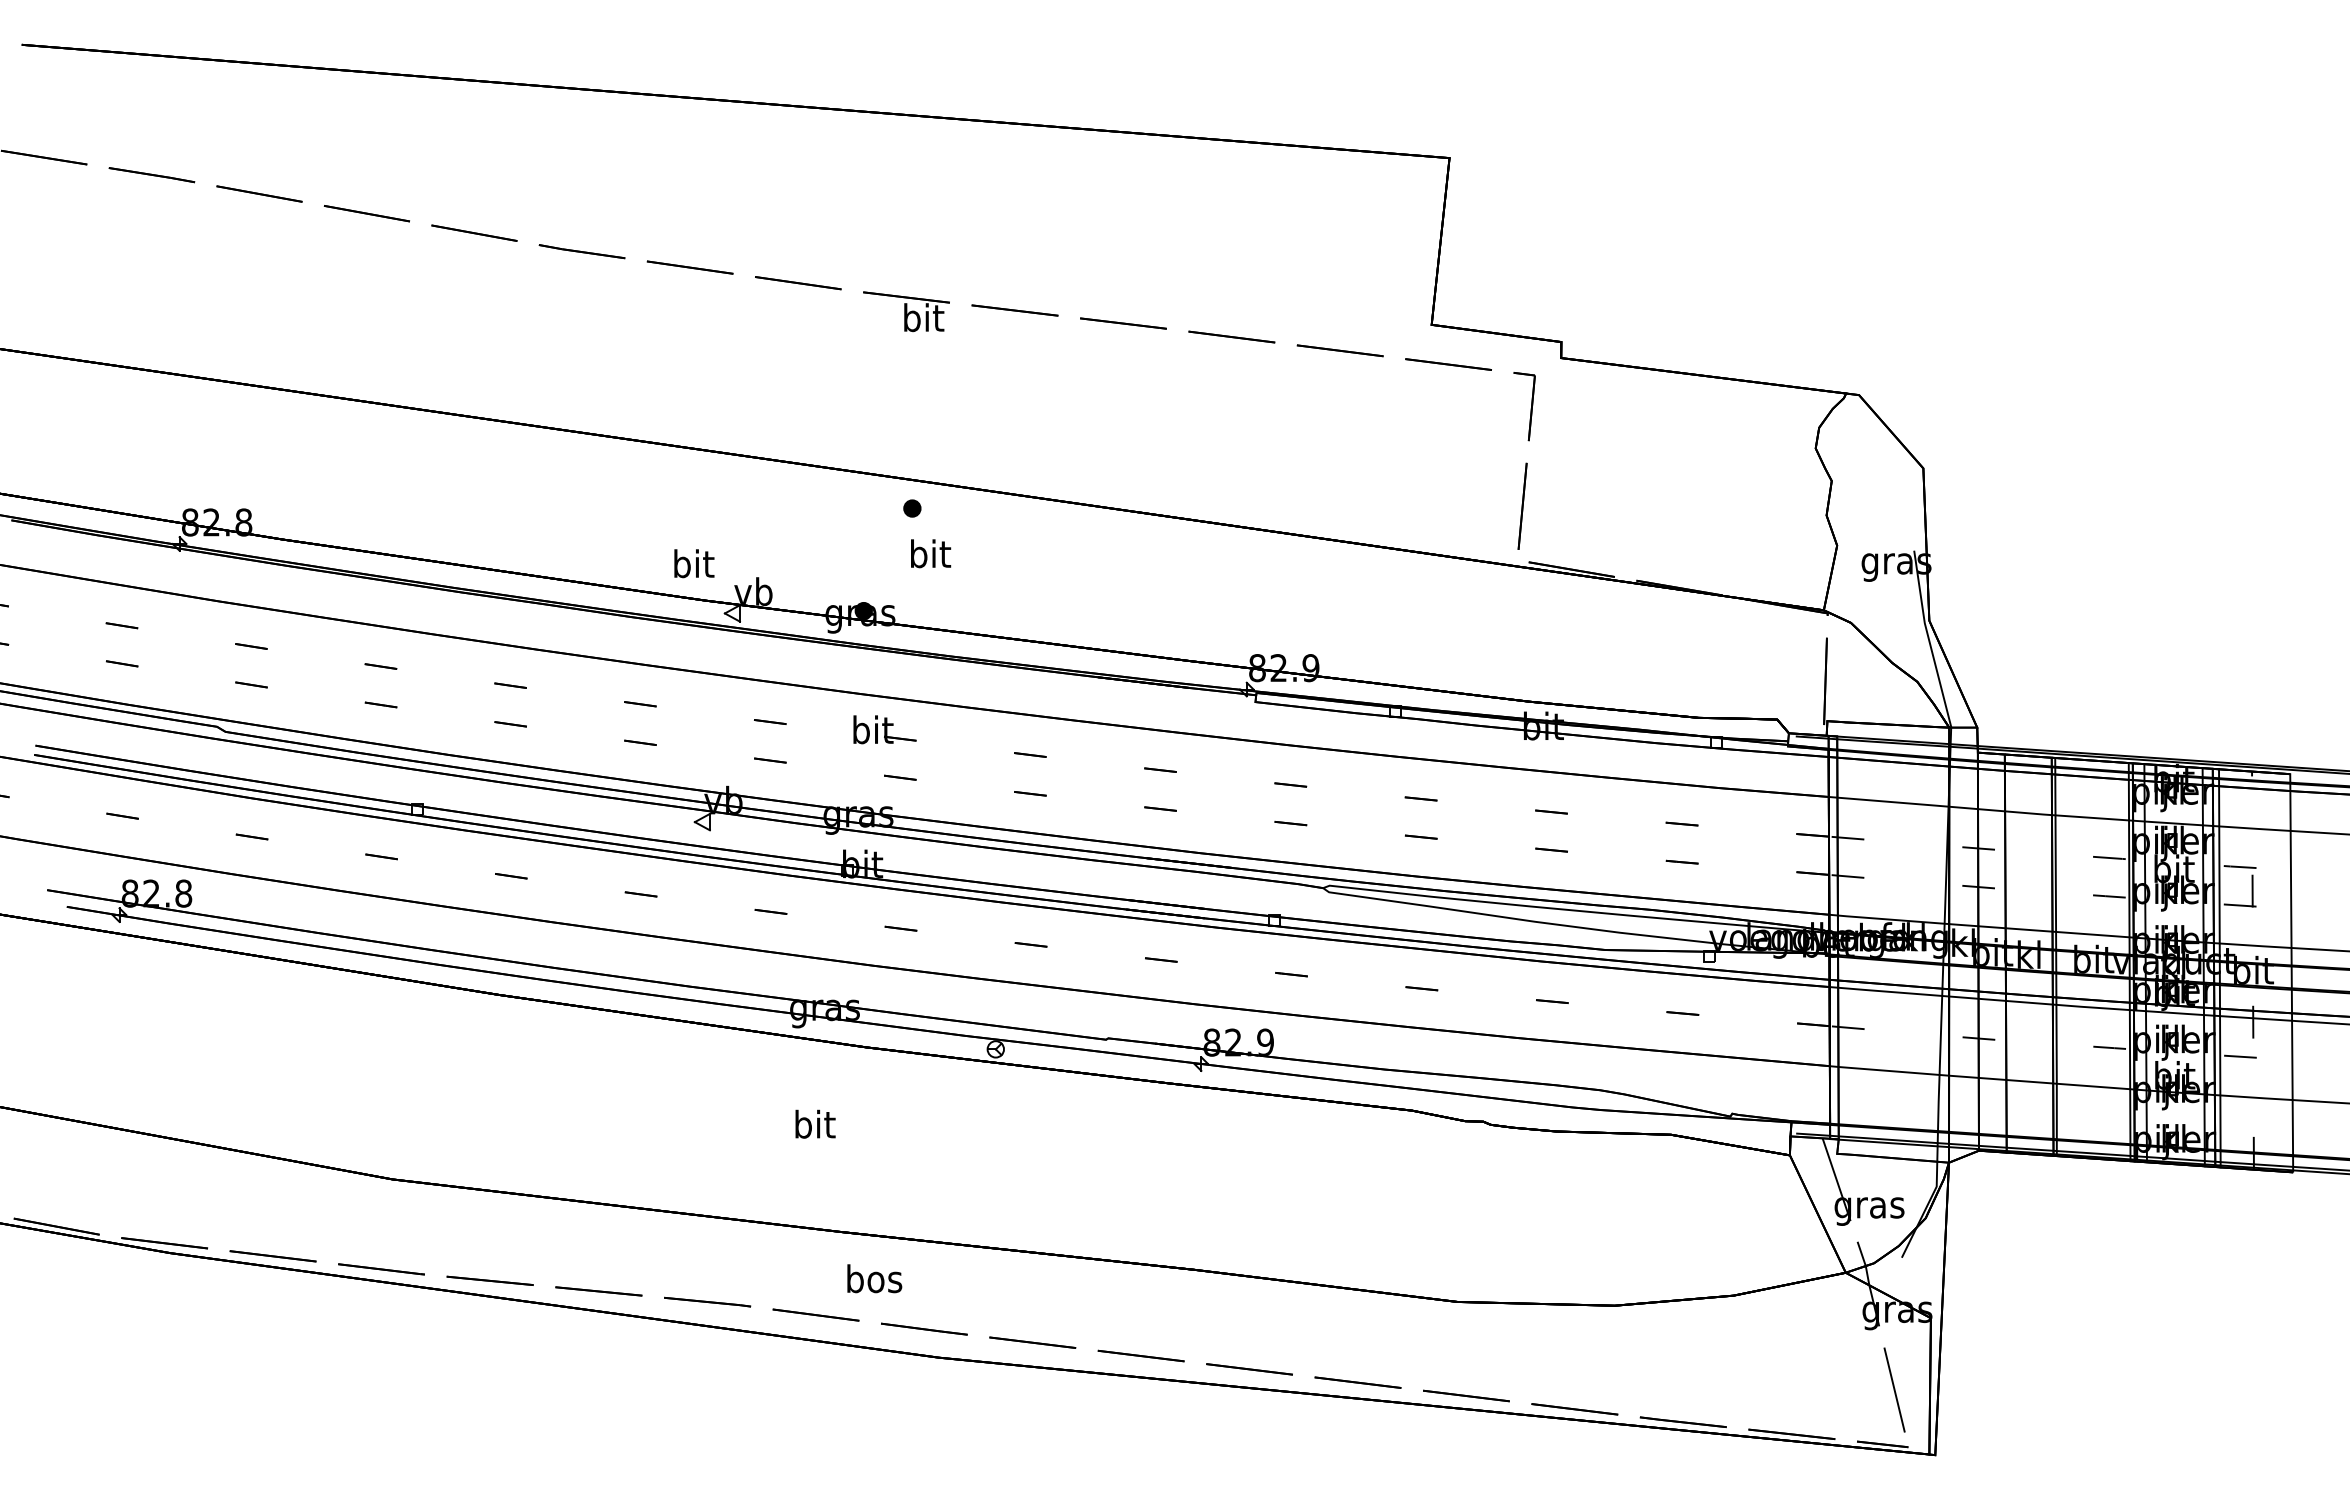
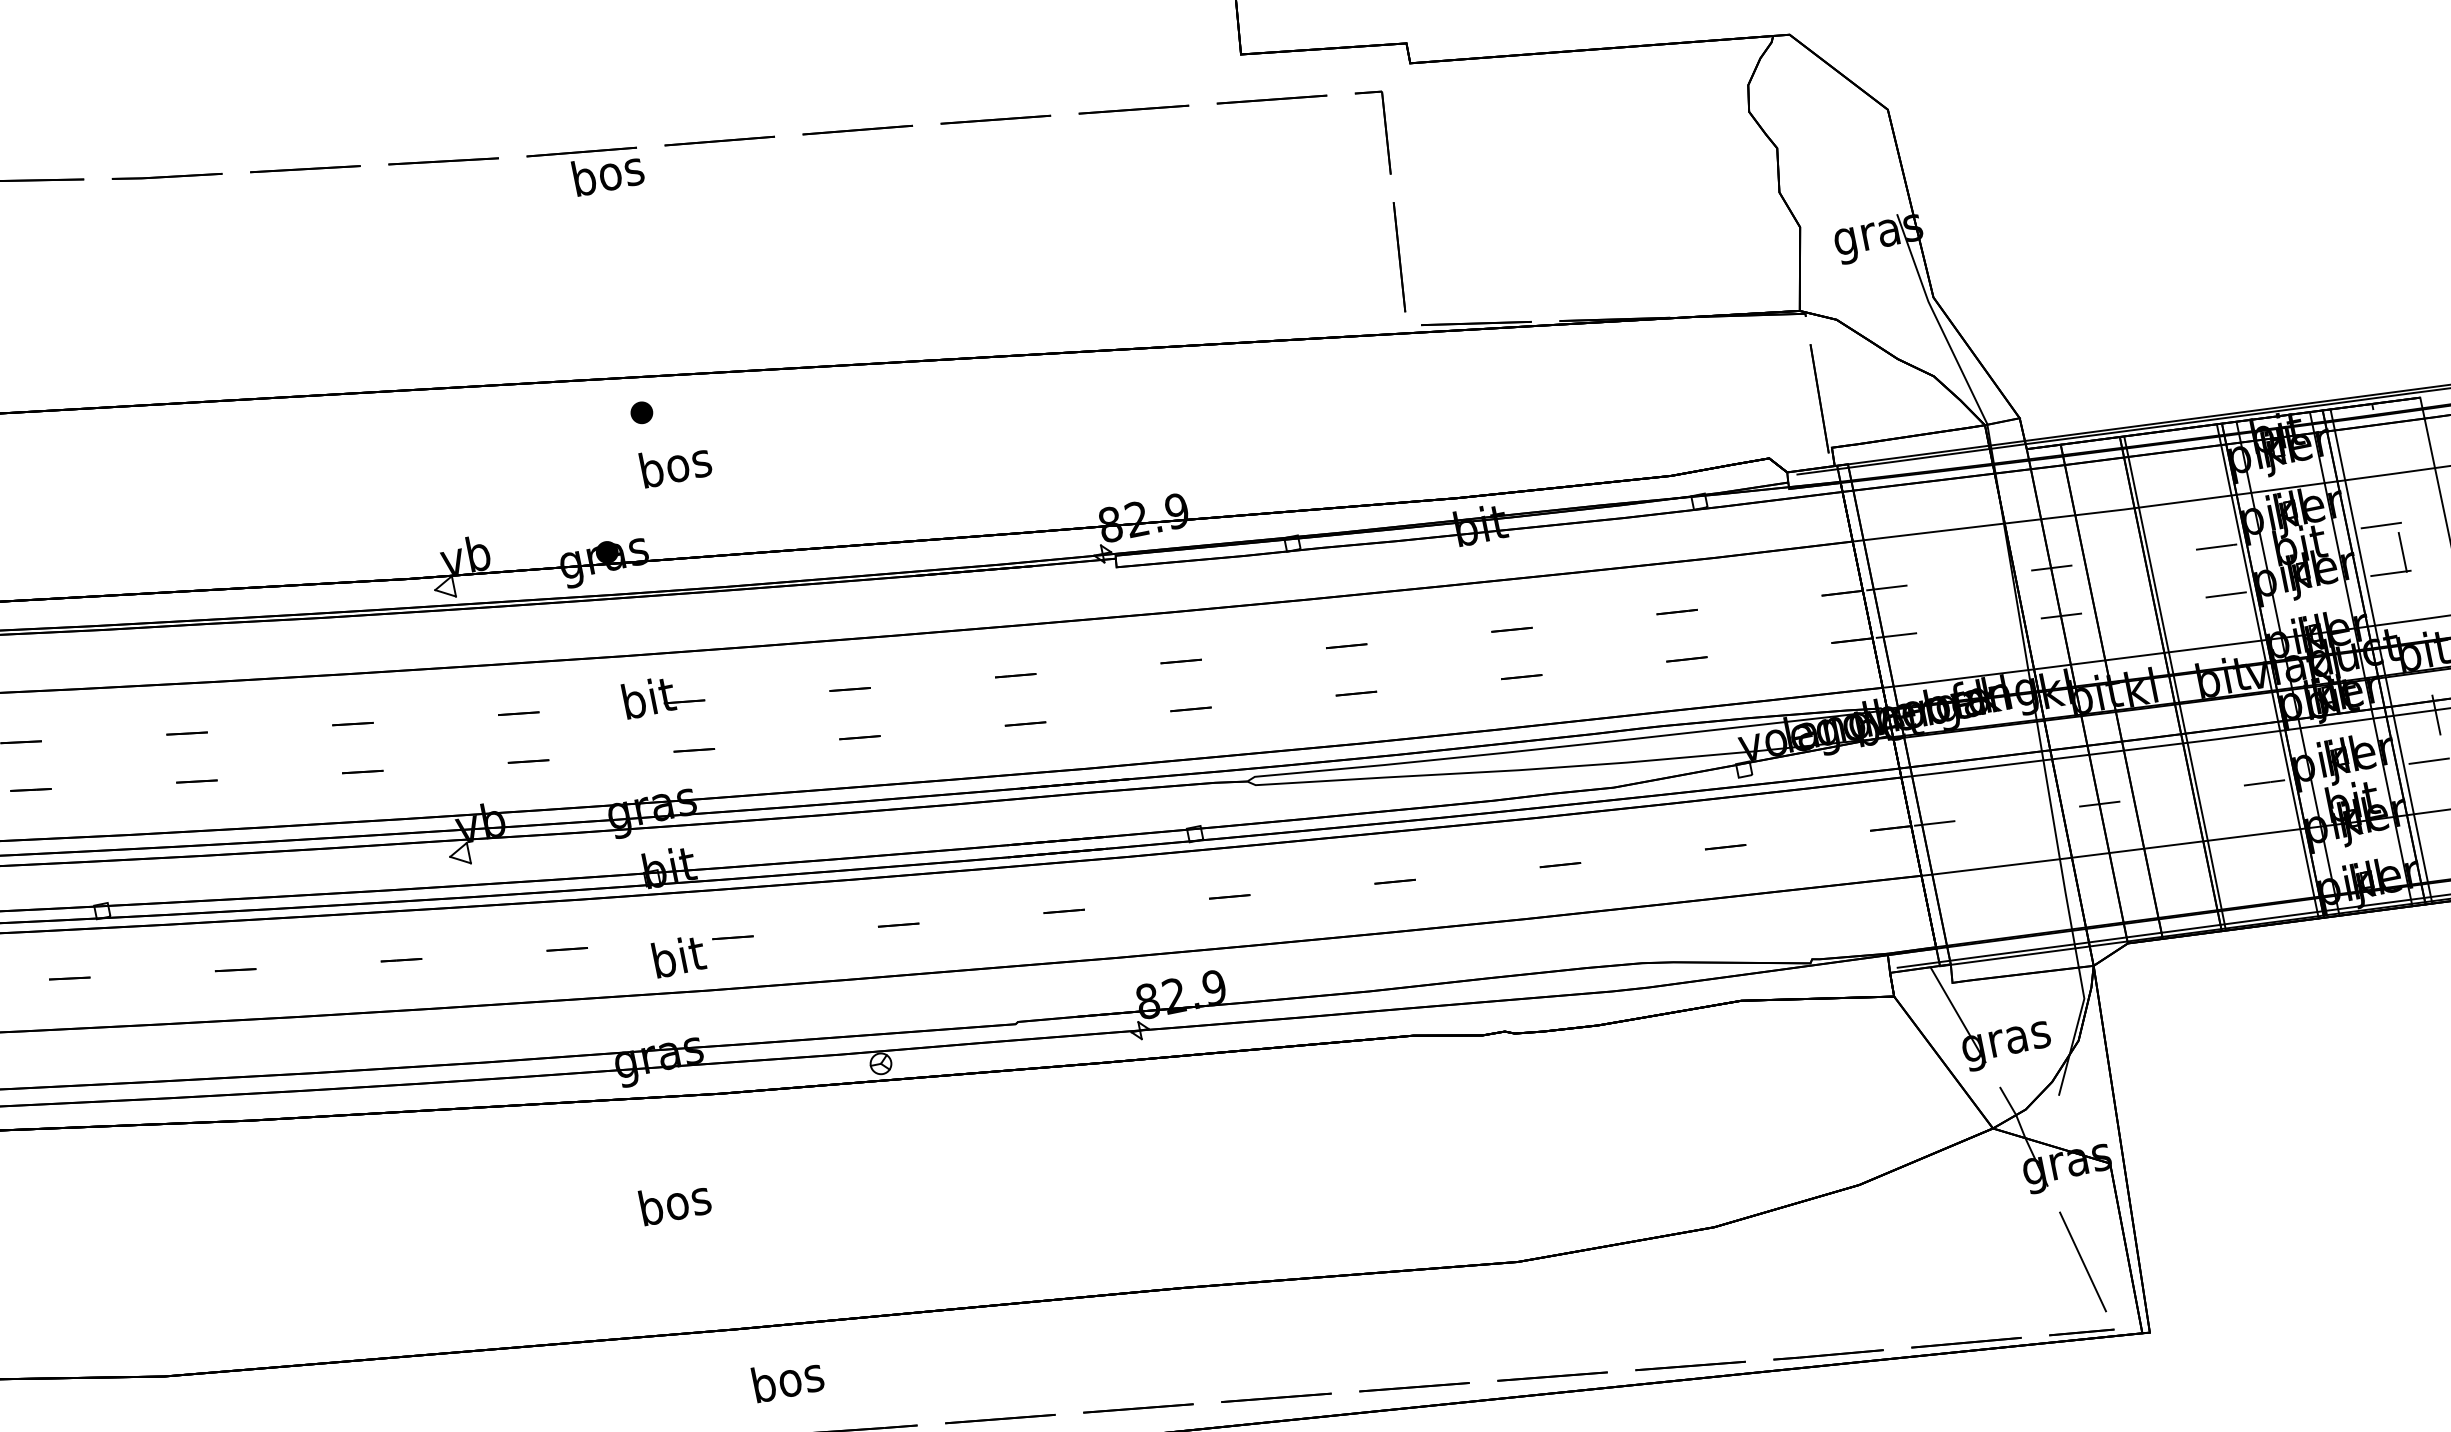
text: (923, 317) -> (607, 172), bit -> bos
text: (930, 553) -> (675, 464), bit -> bos
text: (694, 563) -> (679, 956), moved
text: (814, 1123) -> (674, 1201), bit -> bos

